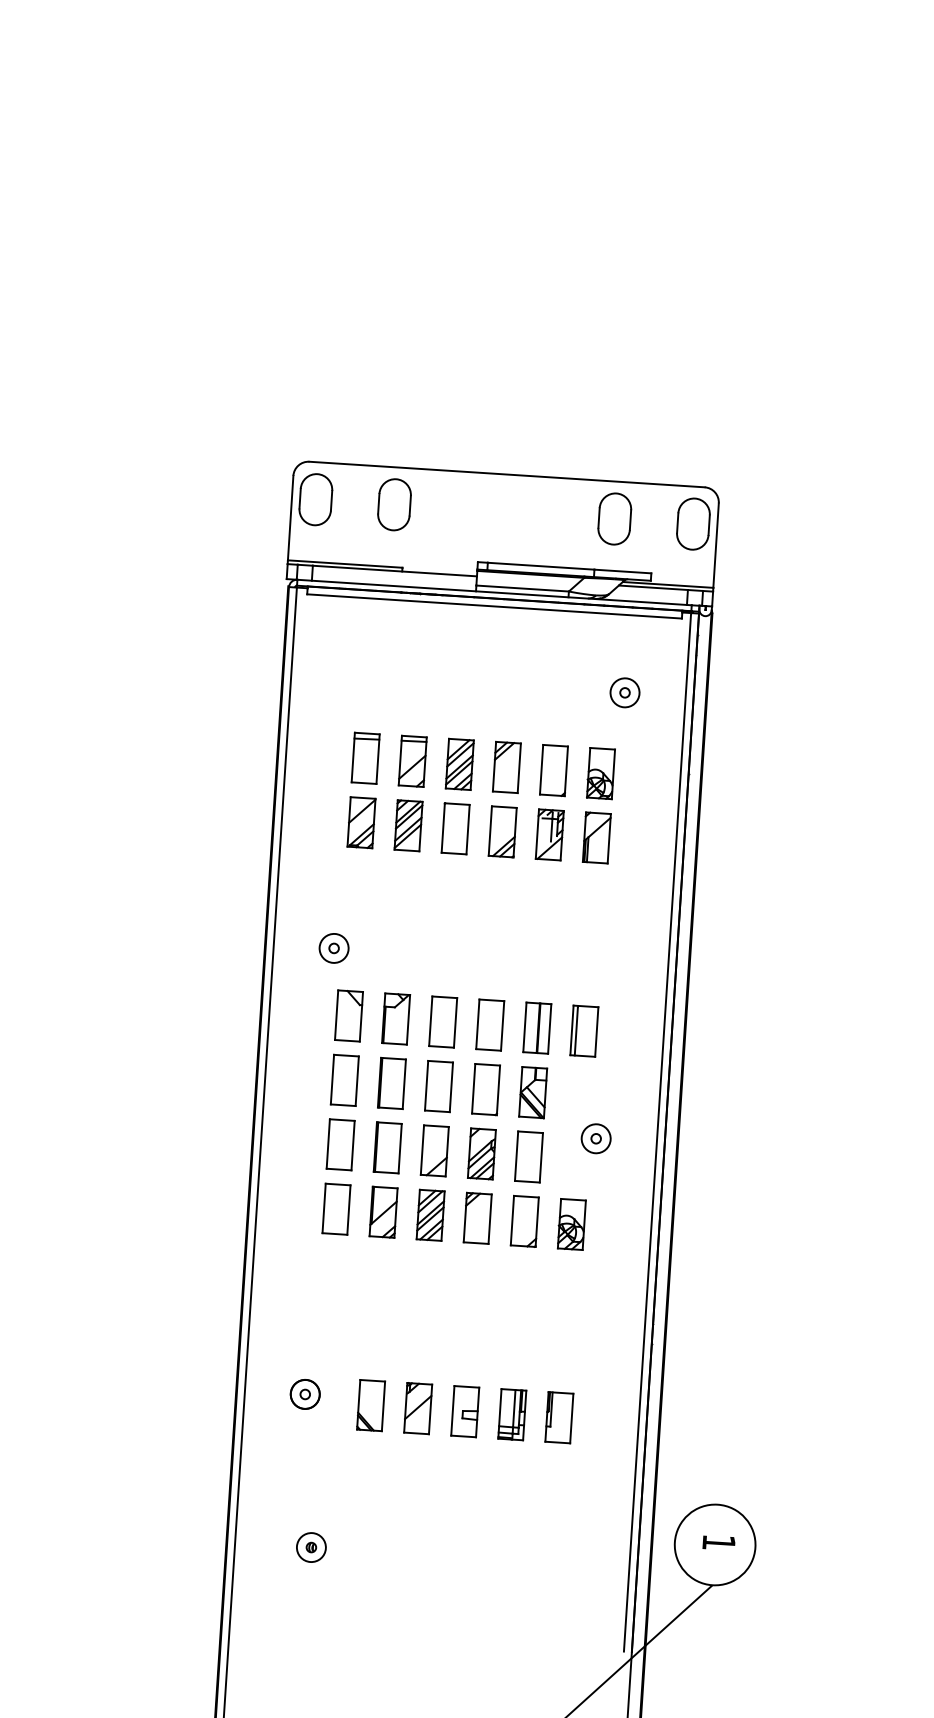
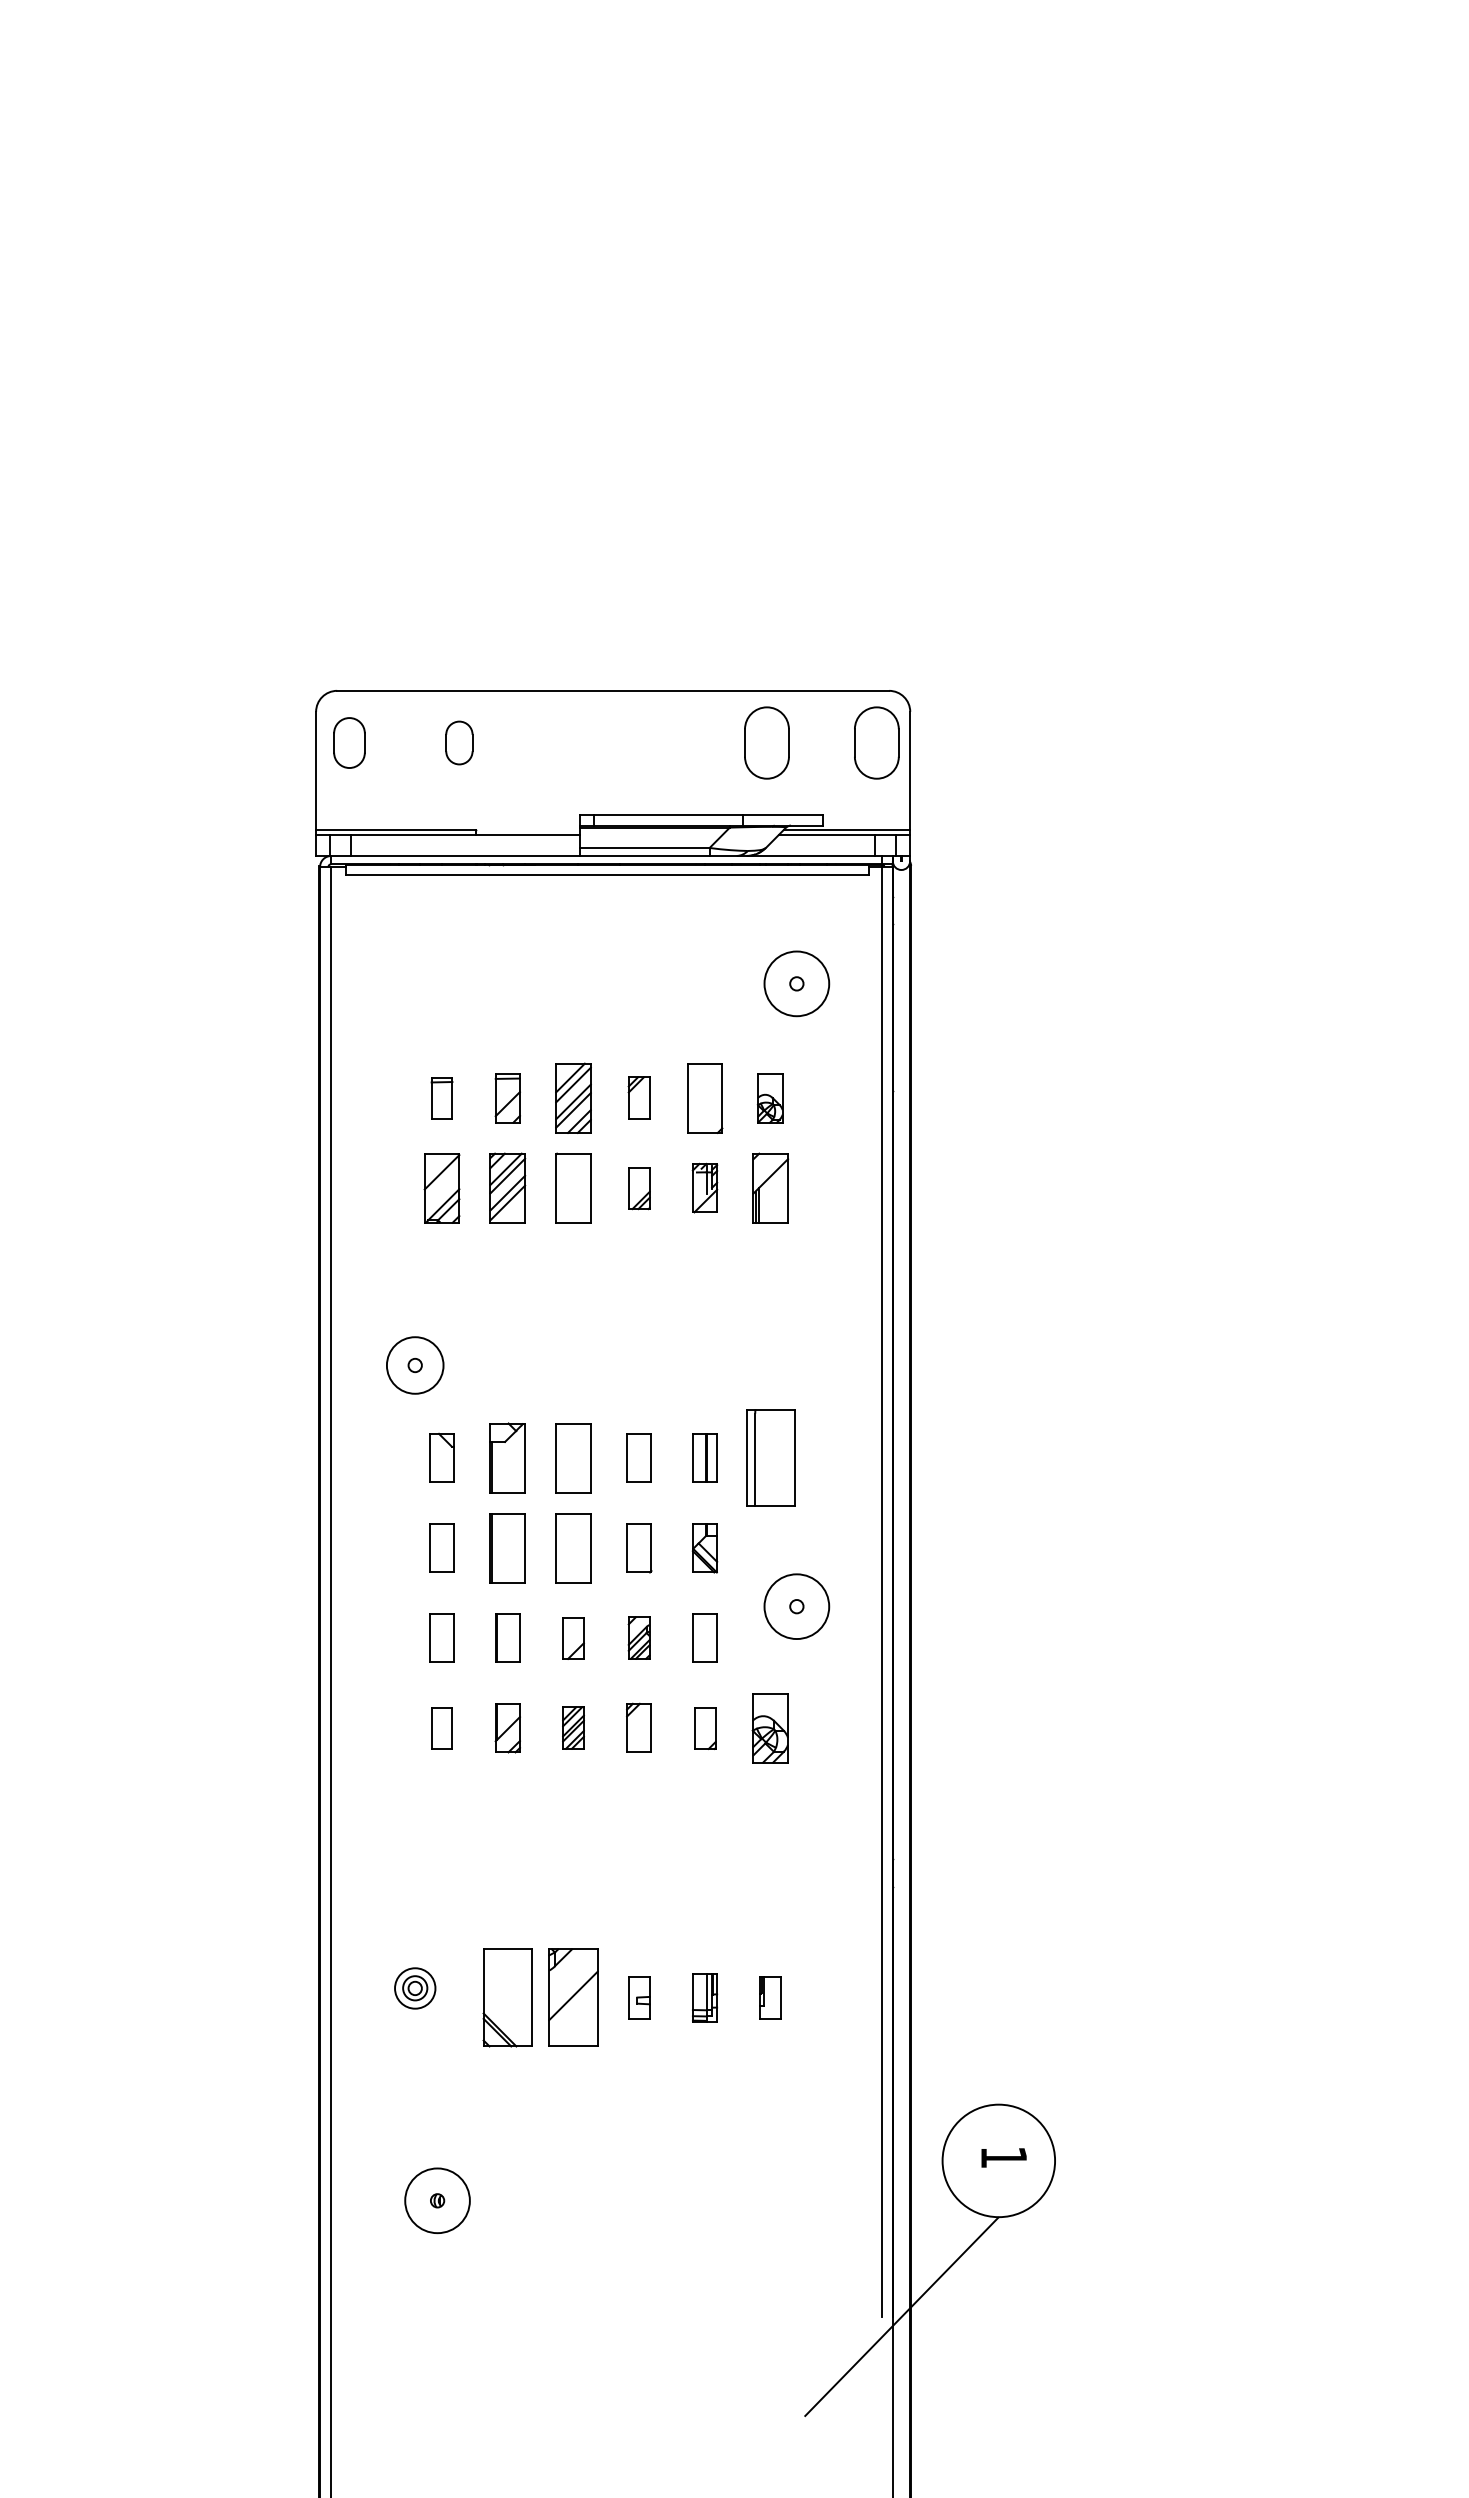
part: (315, 499) -> (349, 742), size x0.7
part: (394, 504) -> (459, 742), size x0.6
circle: (624, 692) -> (796, 983), size x1.6
part: (365, 758) -> (441, 1098), size x0.6
part: (412, 761) -> (507, 1098), size x0.7
part: (506, 766) -> (638, 1097), size x0.6
part: (600, 773) -> (769, 1098), size x0.7
part: (502, 832) -> (639, 1188), size x0.6
part: (549, 834) -> (704, 1187), size x0.7
circle: (334, 948) -> (415, 1365), size x1.4
part: (348, 1015) -> (441, 1457), size x0.7
part: (490, 1025) -> (639, 1458), size x0.7
part: (536, 1028) -> (704, 1458), size x0.7
part: (584, 1031) -> (770, 1458), size x1.4
part: (344, 1080) -> (441, 1548), size x0.7
part: (486, 1089) -> (639, 1548), size x0.7
part: (532, 1092) -> (704, 1548), size x0.7
circle: (595, 1138) -> (796, 1606), size x1.6
part: (340, 1145) -> (441, 1638), size x0.7
part: (387, 1148) -> (507, 1638), size x0.7
part: (434, 1151) -> (573, 1638), size x0.6
part: (481, 1153) -> (638, 1637), size x0.6
part: (528, 1157) -> (704, 1638), size x0.7
part: (336, 1209) -> (441, 1728), size x0.6
part: (383, 1212) -> (507, 1728), size x0.7
part: (430, 1214) -> (573, 1727), size x0.6
part: (477, 1217) -> (638, 1727), size x0.7
part: (525, 1221) -> (705, 1728), size x0.6
circle: (305, 1394) -> (415, 1988), size x0.6
part: (370, 1405) -> (507, 1997), size x1.4
part: (418, 1408) -> (573, 1997), size x1.4
part: (465, 1411) -> (639, 1997), size x0.6
part: (511, 1414) -> (704, 1997), size x0.7
part: (559, 1417) -> (770, 1997), size x0.6
circle: (311, 1547) -> (437, 2200), size x1.6

